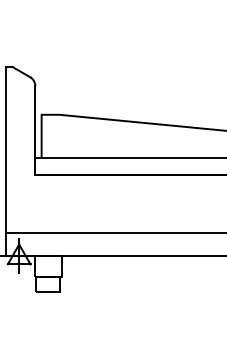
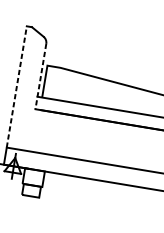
line: (35, 130) -> (41, 76), solid -> dashed
line: (5, 149) -> (16, 86), solid -> dashed

